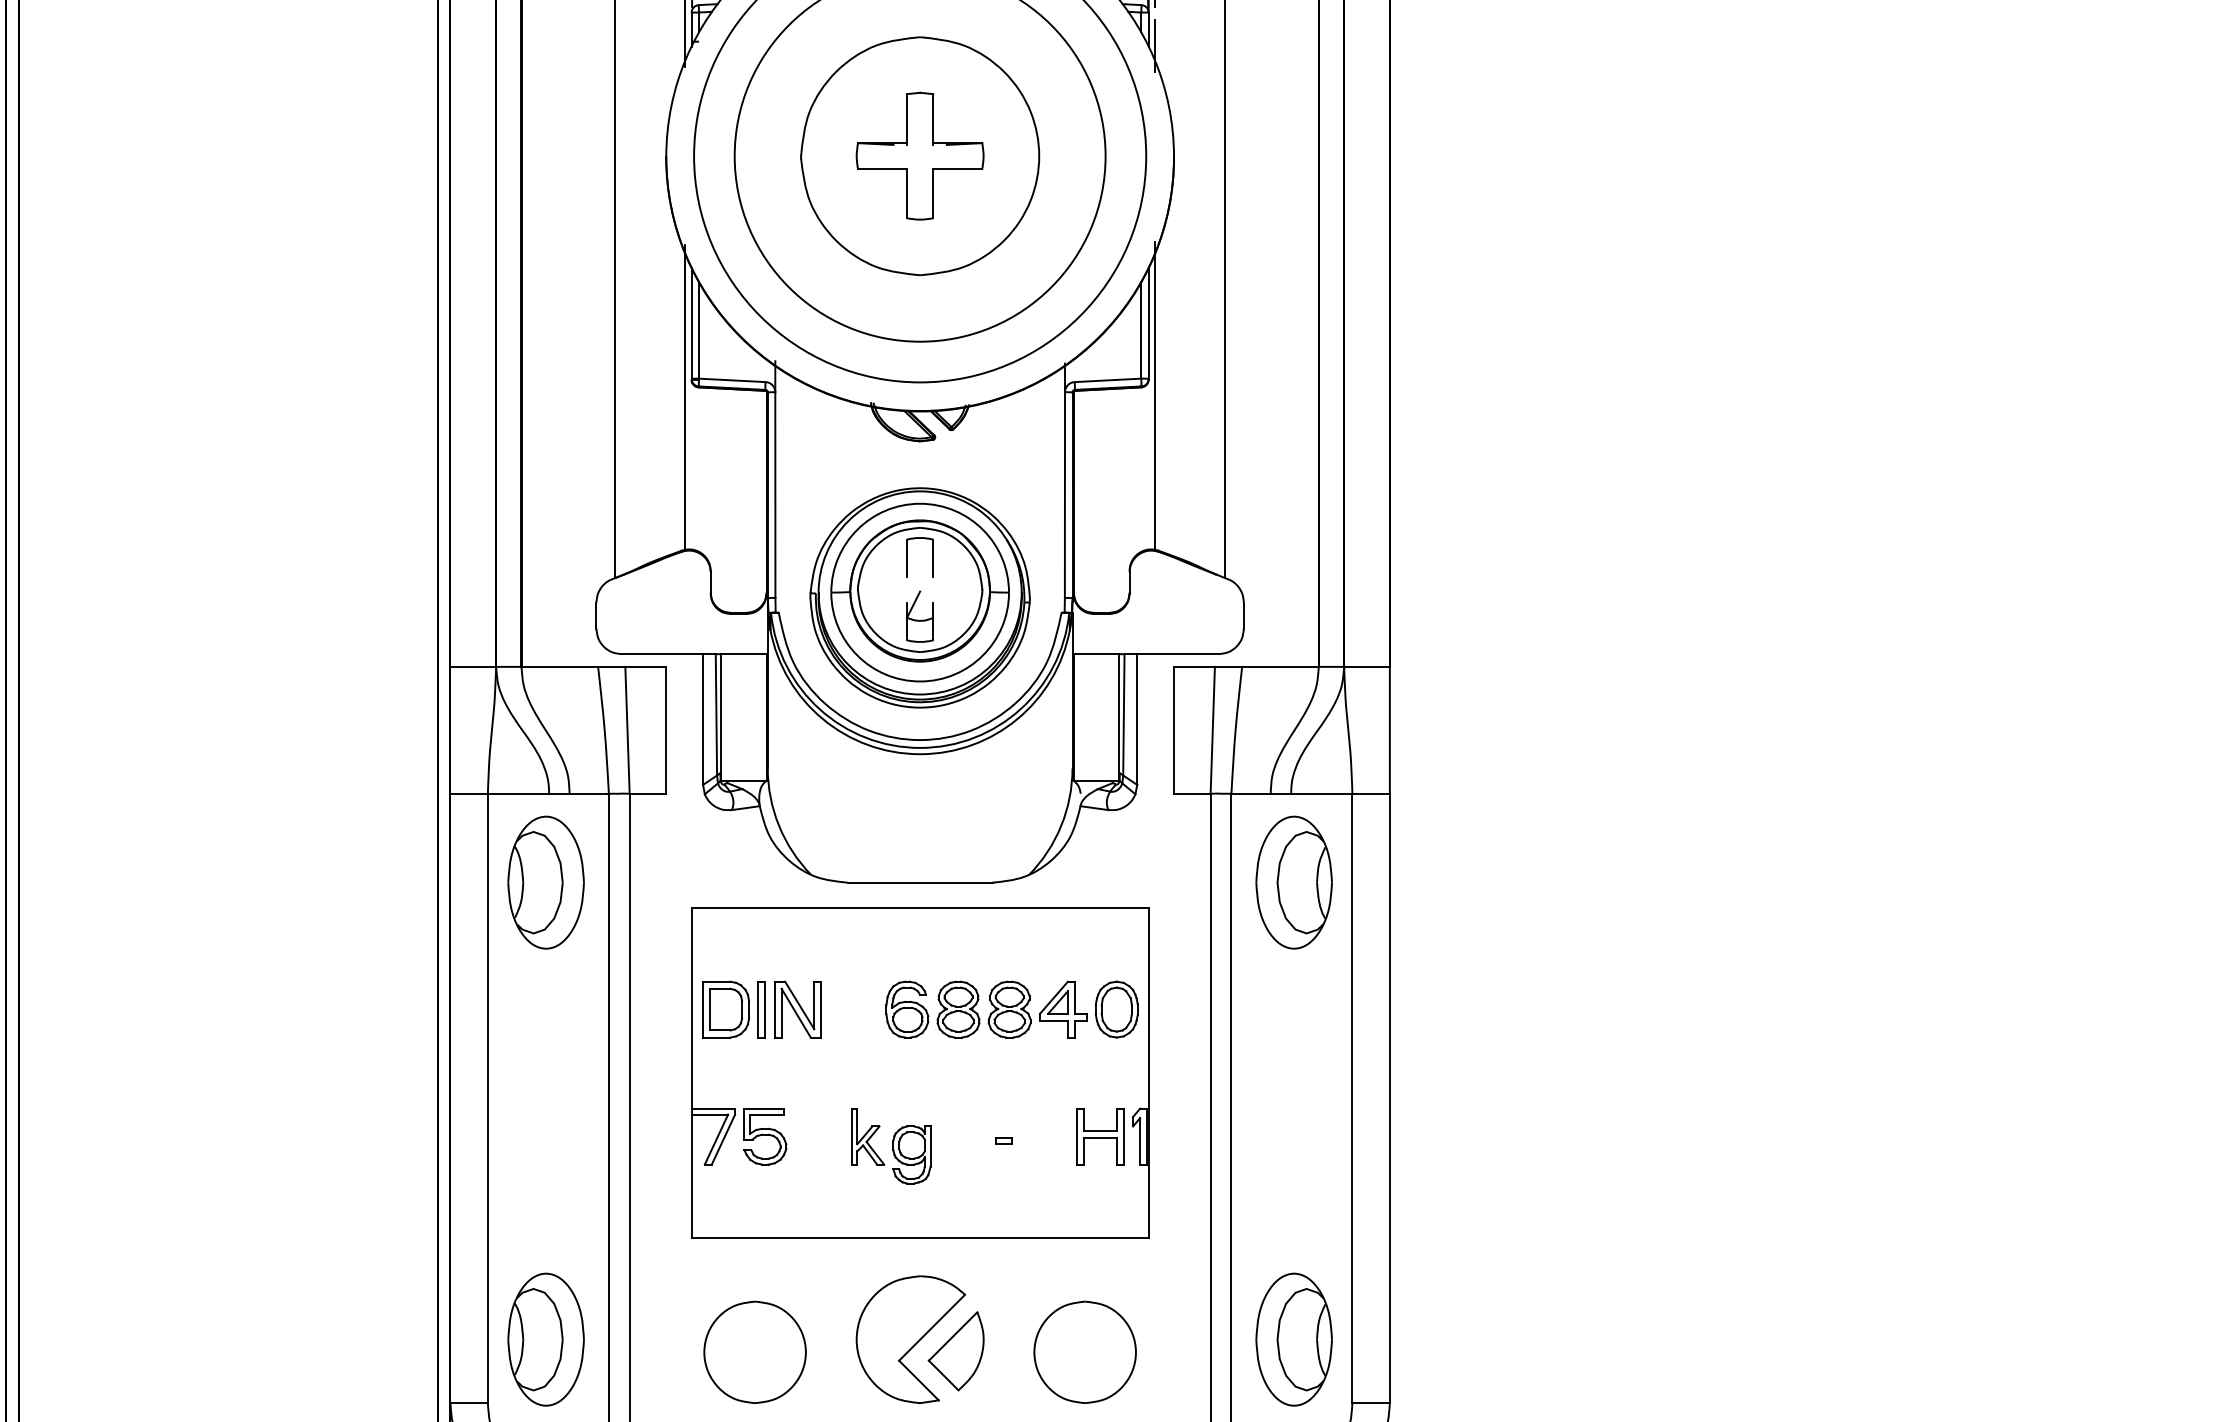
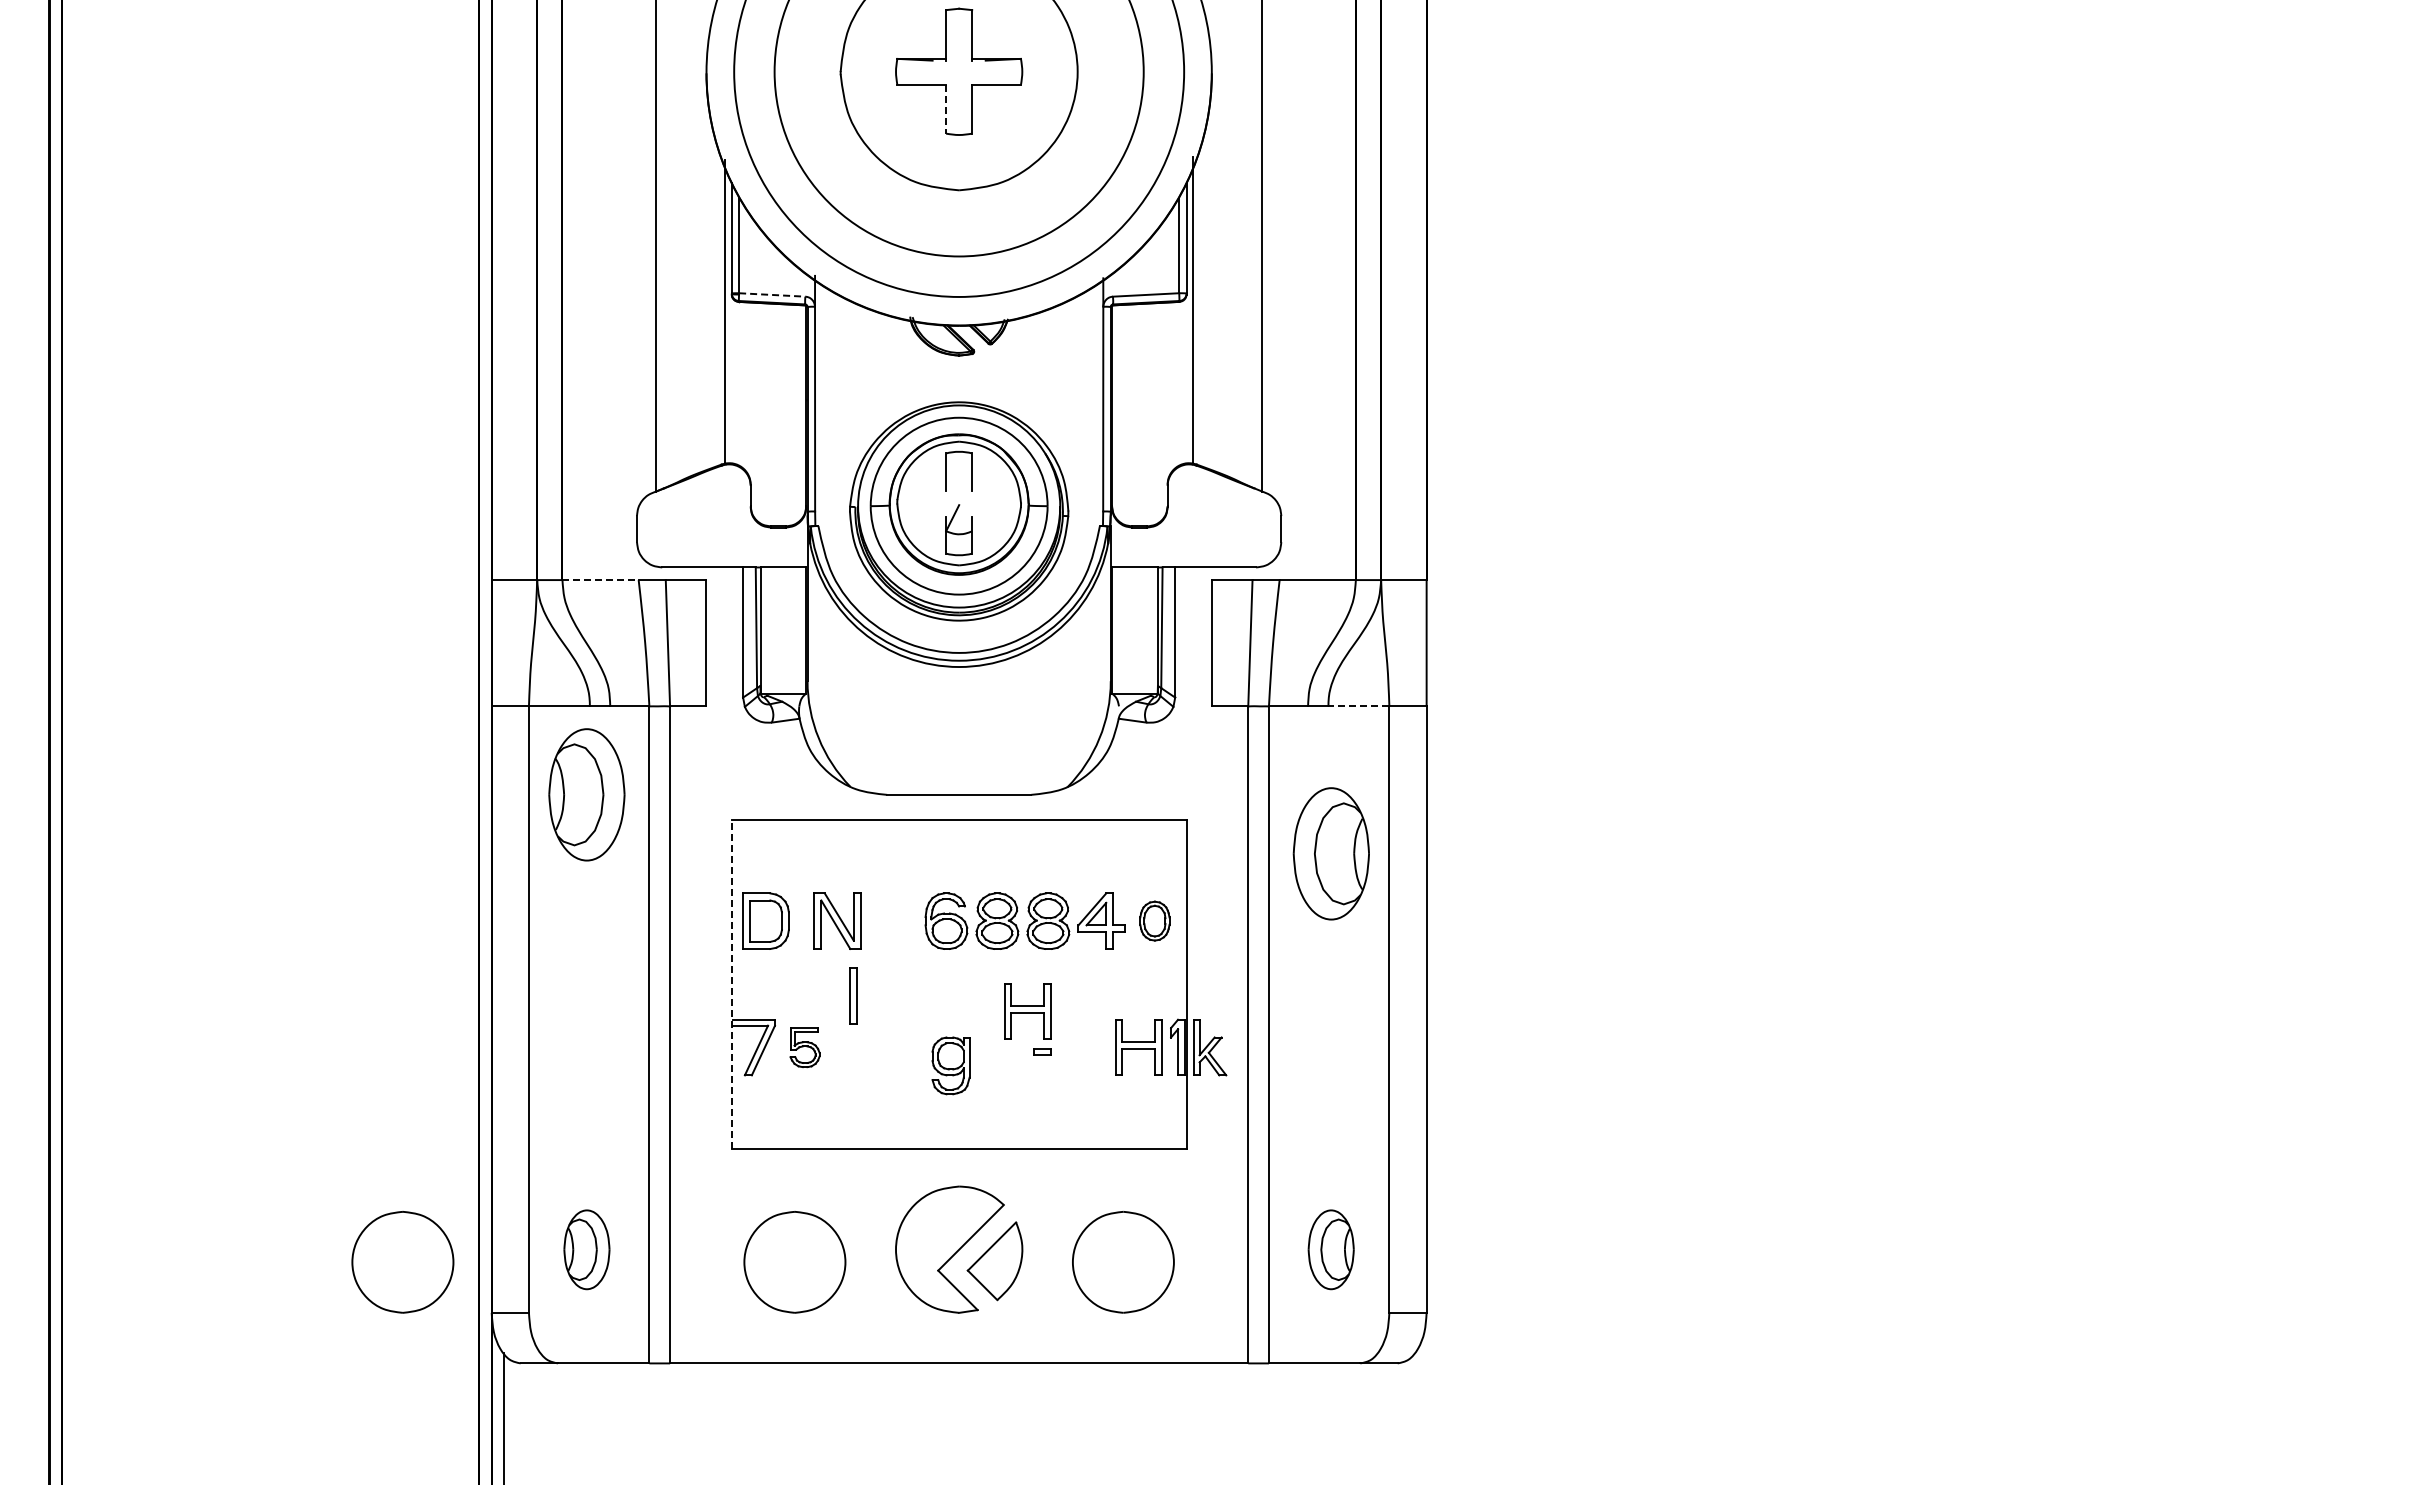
line: (907, 194) -> (946, 109), solid -> dashed
line: (732, 379) -> (772, 294), solid -> dashed
line: (560, 667) -> (601, 580), solid -> dashed
line: (1321, 793) -> (1358, 706), solid -> dashed
part: (1293, 882) -> (1330, 853), moved
part: (761, 1008) -> (853, 995), moved
part: (1116, 1008) -> (1154, 920), size x0.7
line: (691, 1072) -> (731, 983), solid -> dashed
part: (988, 1100) -> (1027, 1011), added
part: (764, 1136) -> (804, 1047), size x0.7
part: (868, 1136) -> (1210, 1047), moved
part: (545, 1339) -> (586, 1249), size x0.6
part: (1293, 1339) -> (1330, 1249), size x0.6
part: (360, 1352) -> (402, 1262), added

